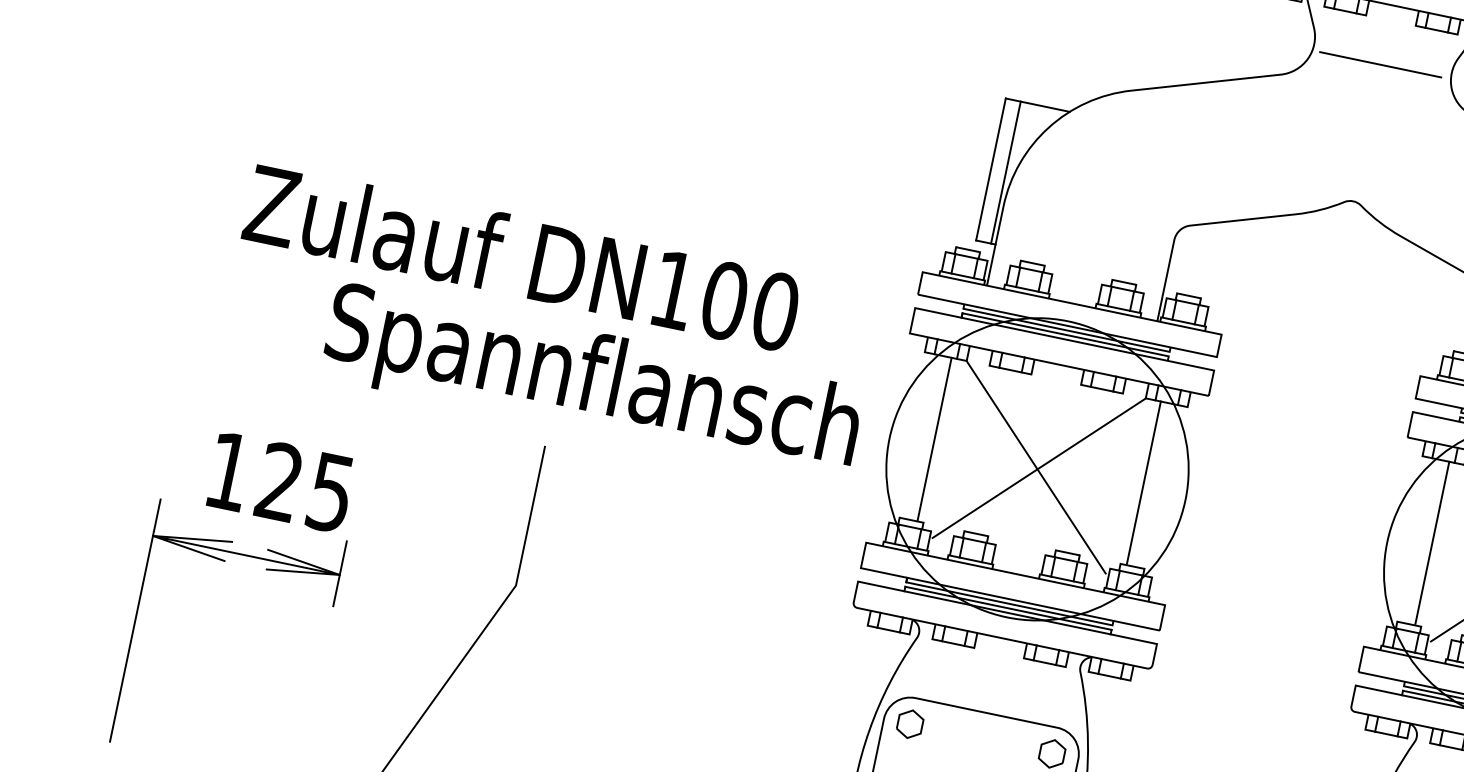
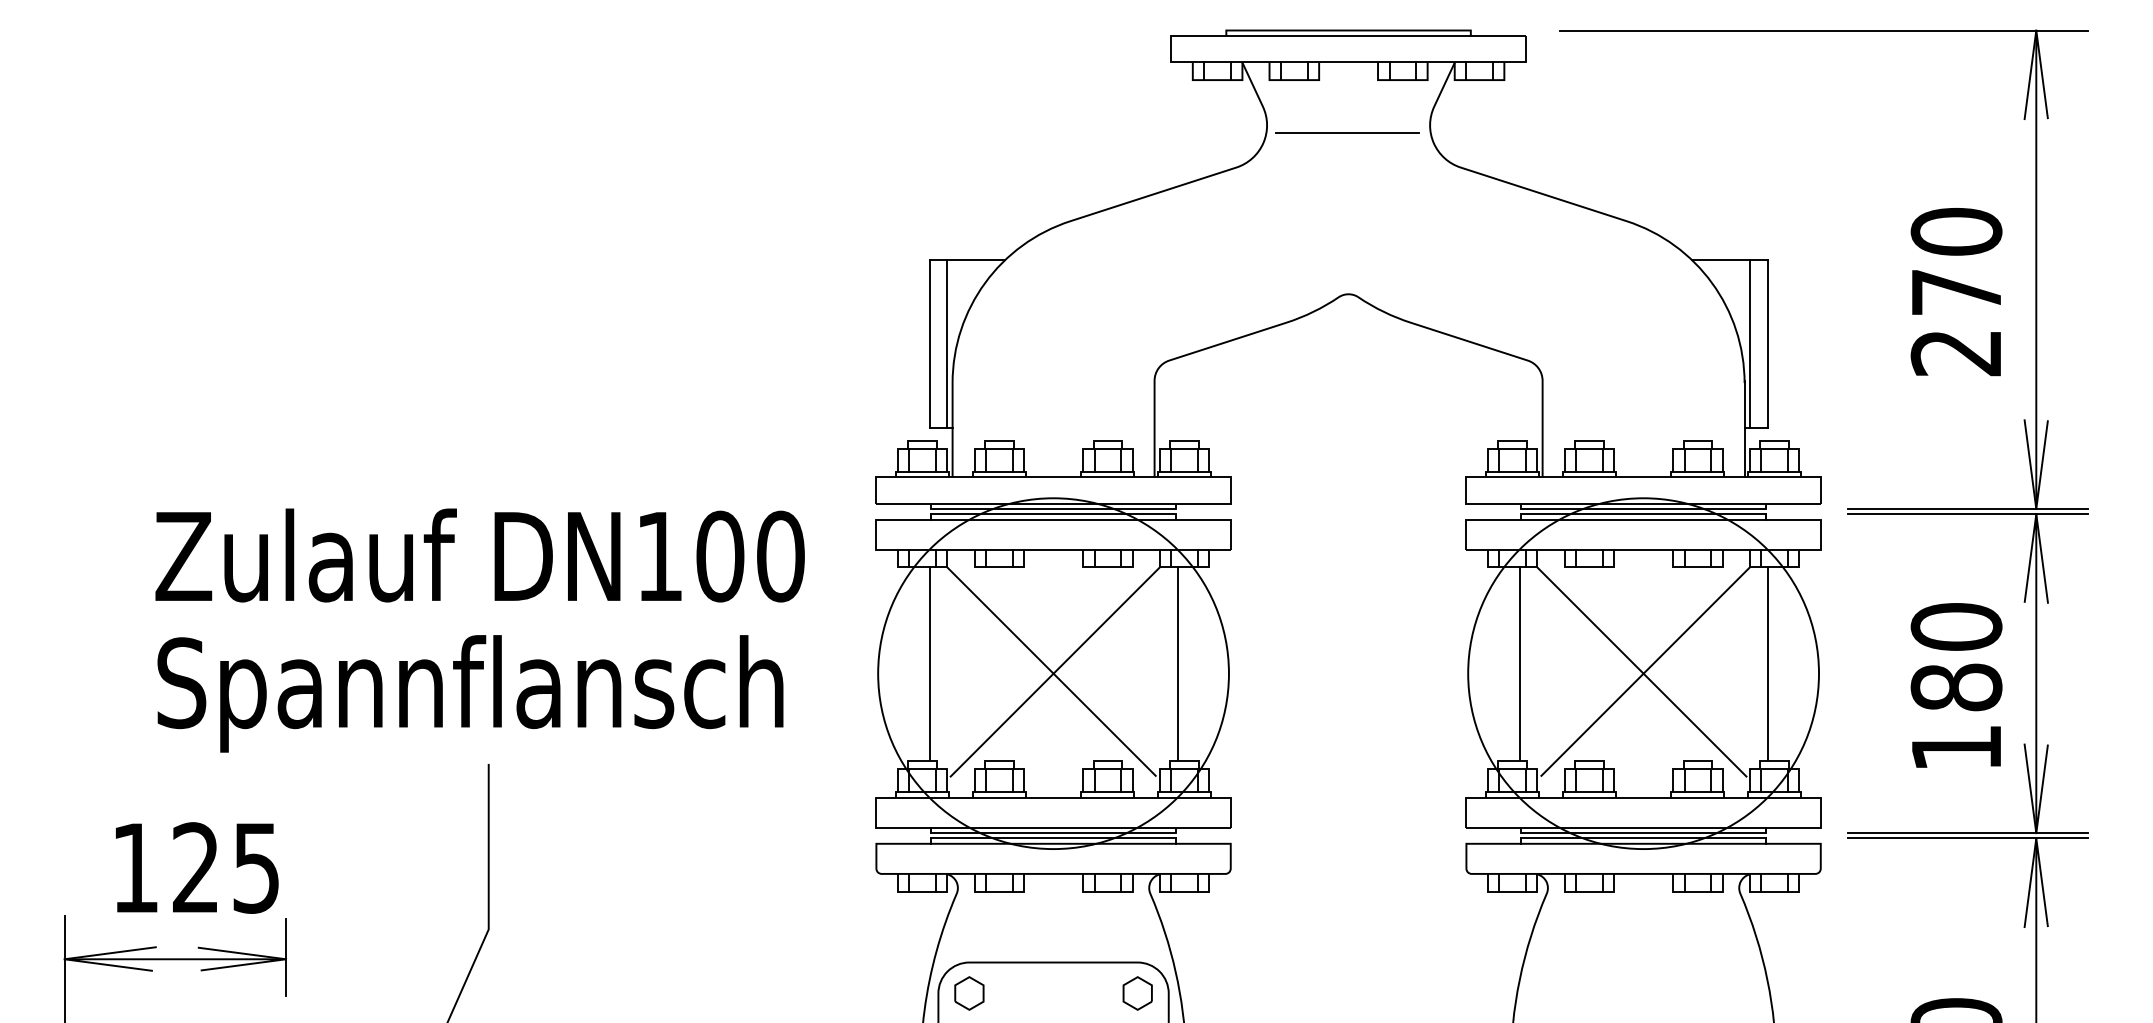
text: (521, 257) -> (479, 555), moved
text: (592, 382) -> (470, 693), moved

